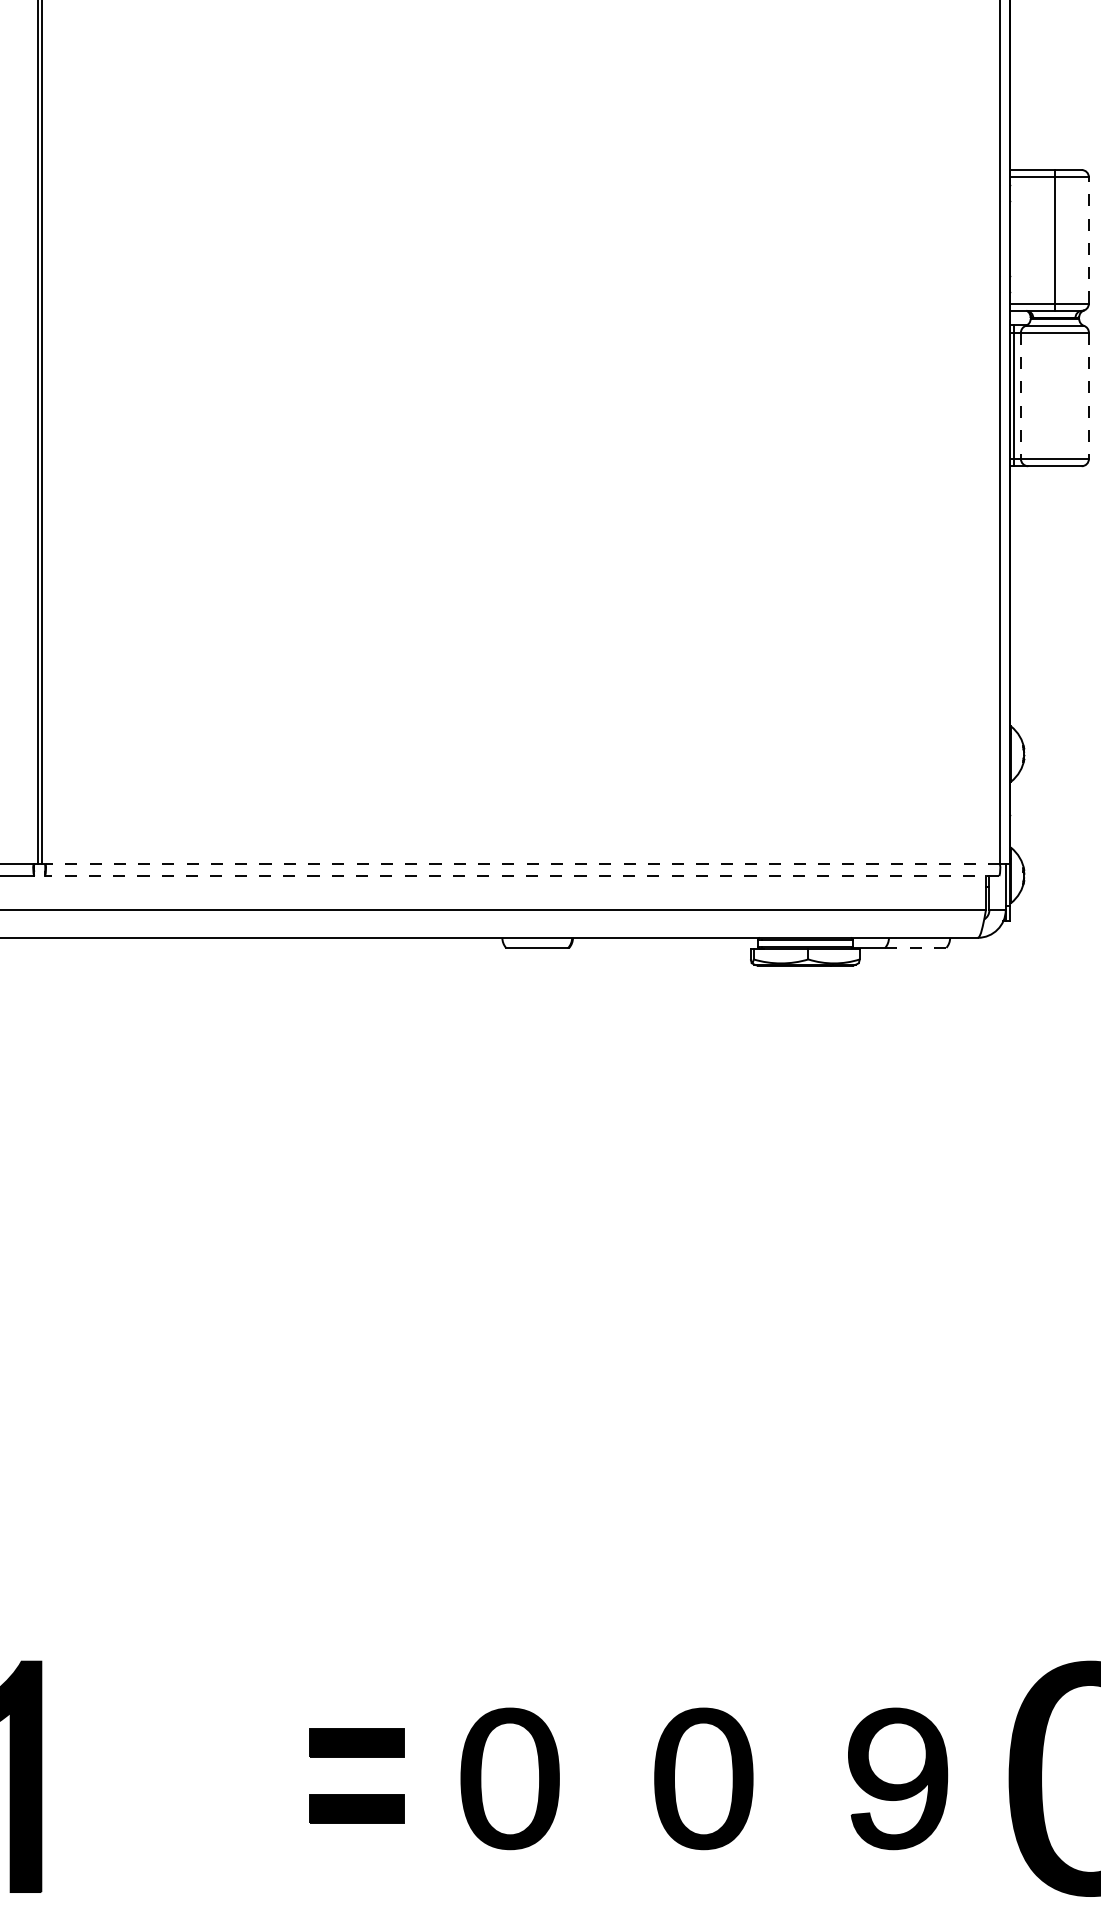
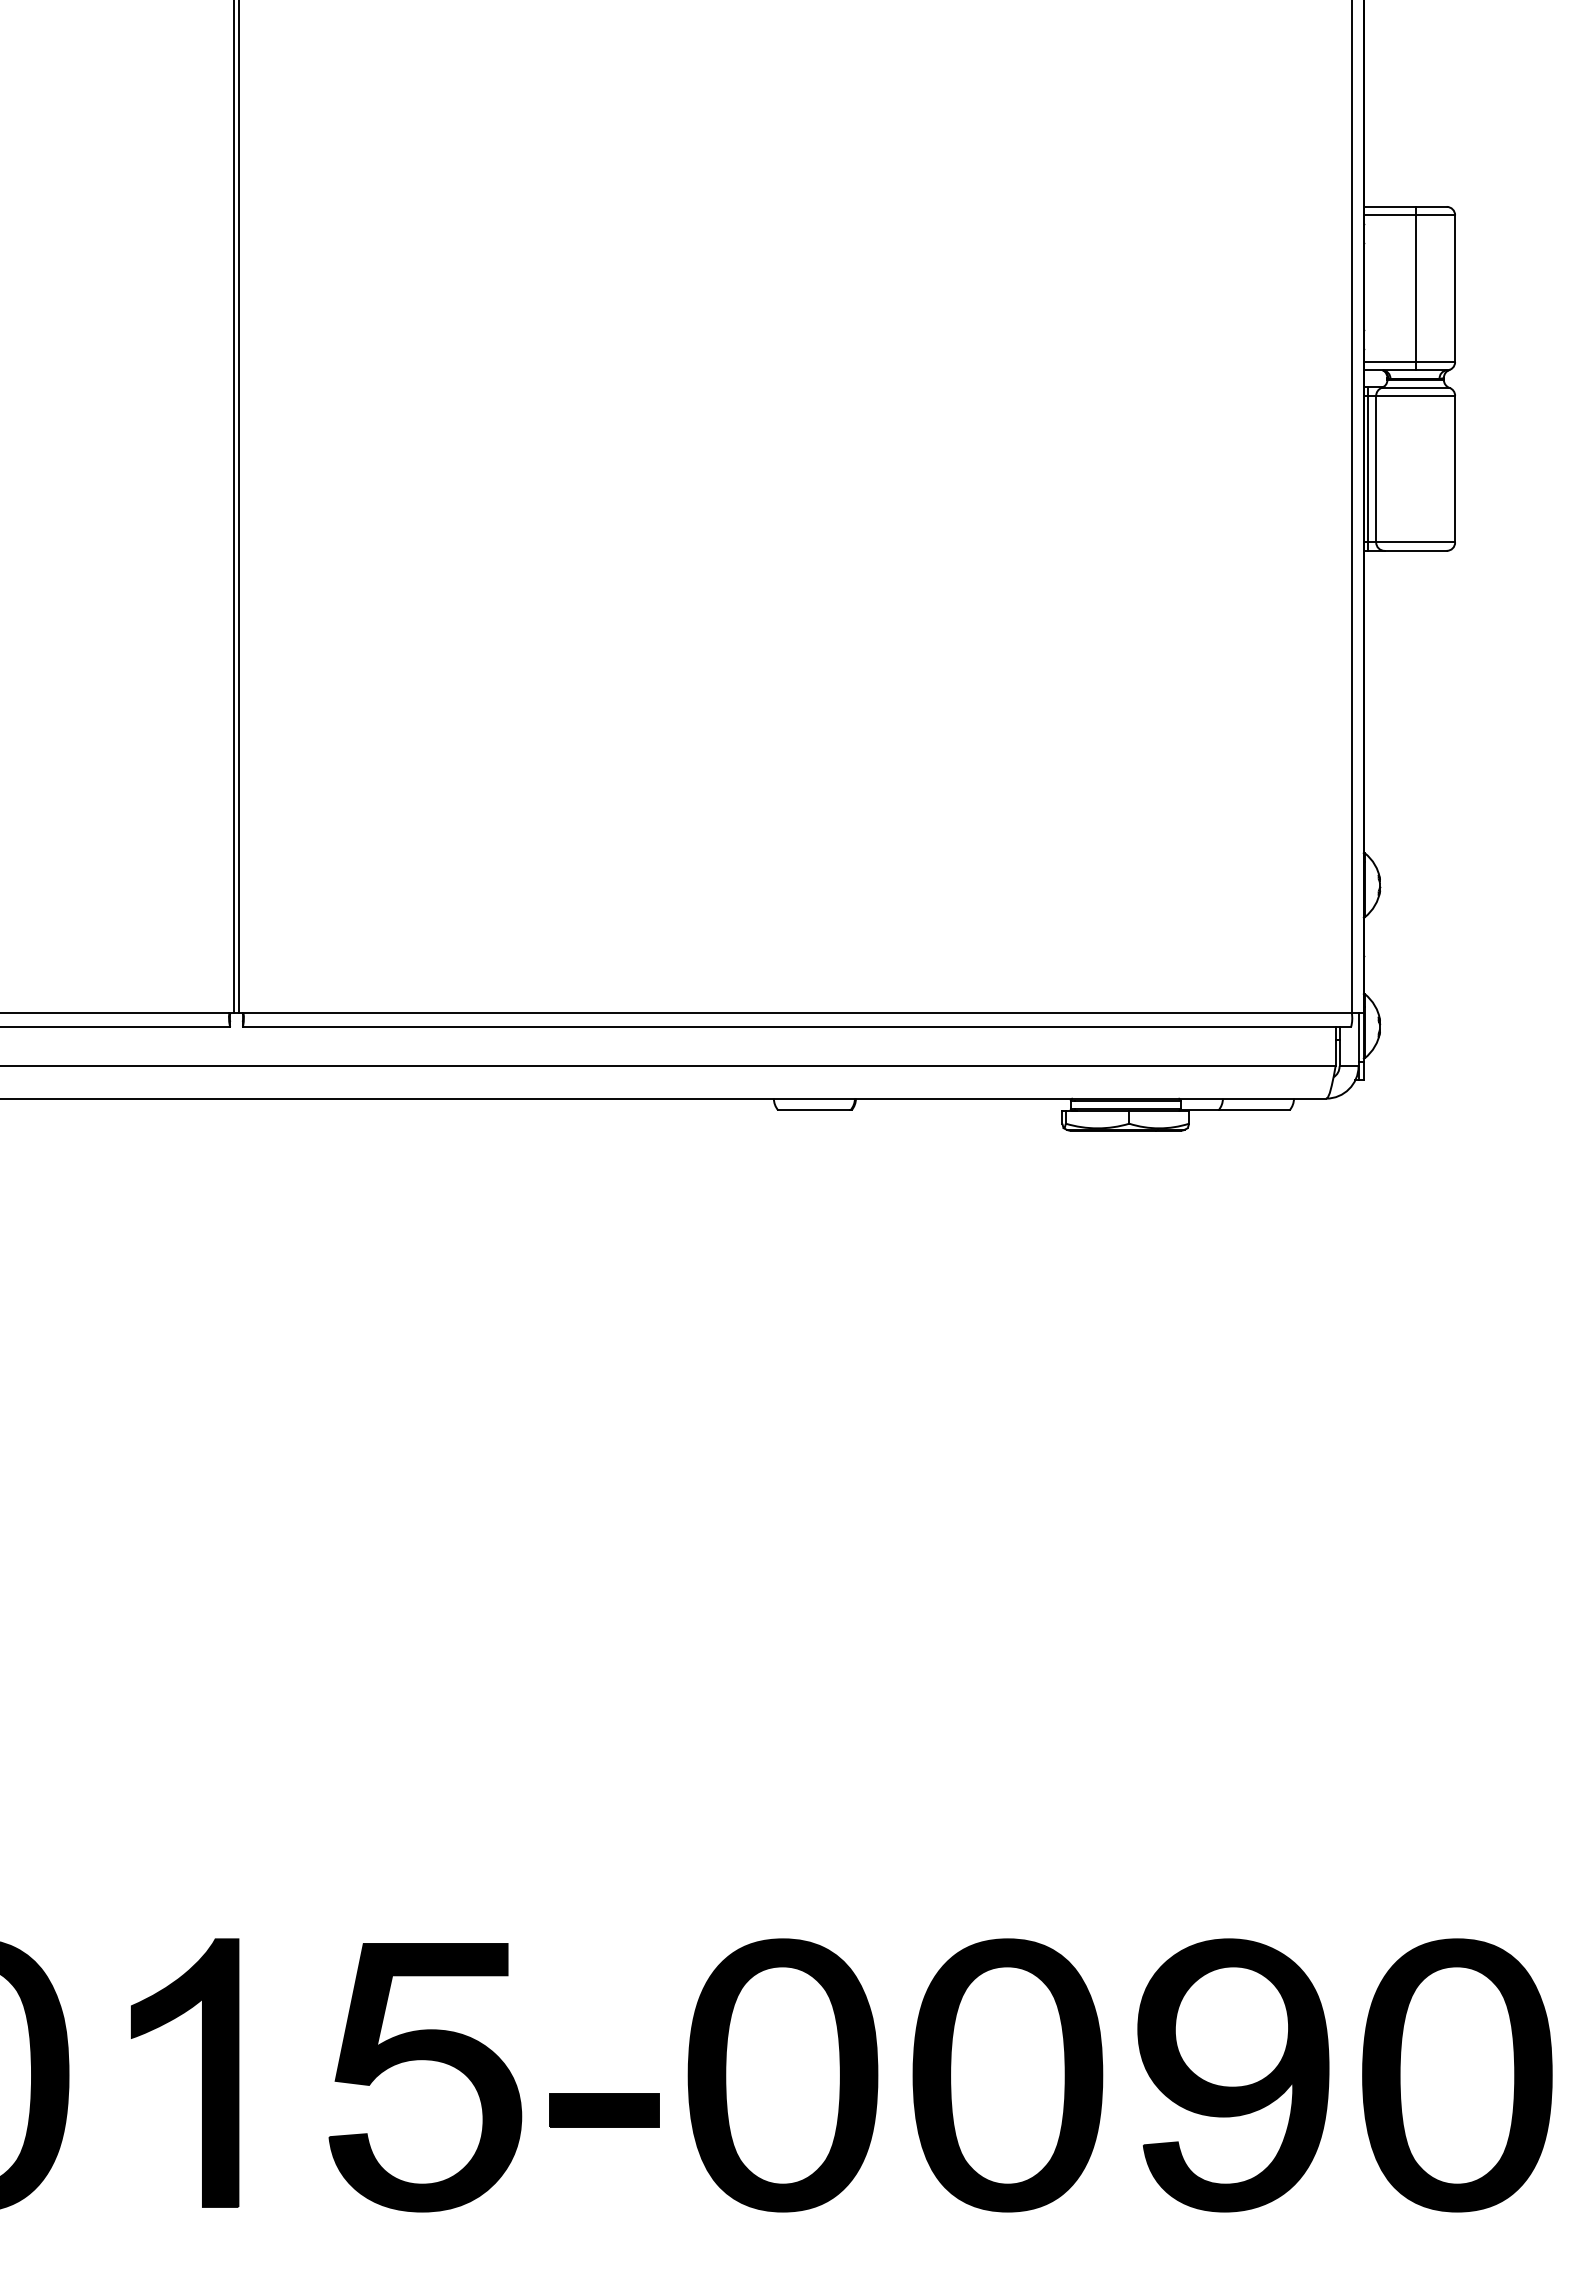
line: (1089, 240) -> (1455, 288), dashed -> solid
line: (1021, 396) -> (1376, 469), dashed -> solid
line: (1089, 396) -> (1455, 469), dashed -> solid
line: (522, 864) -> (797, 1013), dashed -> solid
line: (521, 876) -> (796, 1027), dashed -> solid
line: (916, 948) -> (1254, 1110), dashed -> solid
part: (356, 1742) -> (604, 2033), removed
part: (202, 1766) -> (425, 2060), added
part: (509, 1778) -> (782, 2075), size x1.67
part: (703, 1778) -> (1007, 2075), size x1.67
part: (898, 1778) -> (1233, 2075), size x1.67

